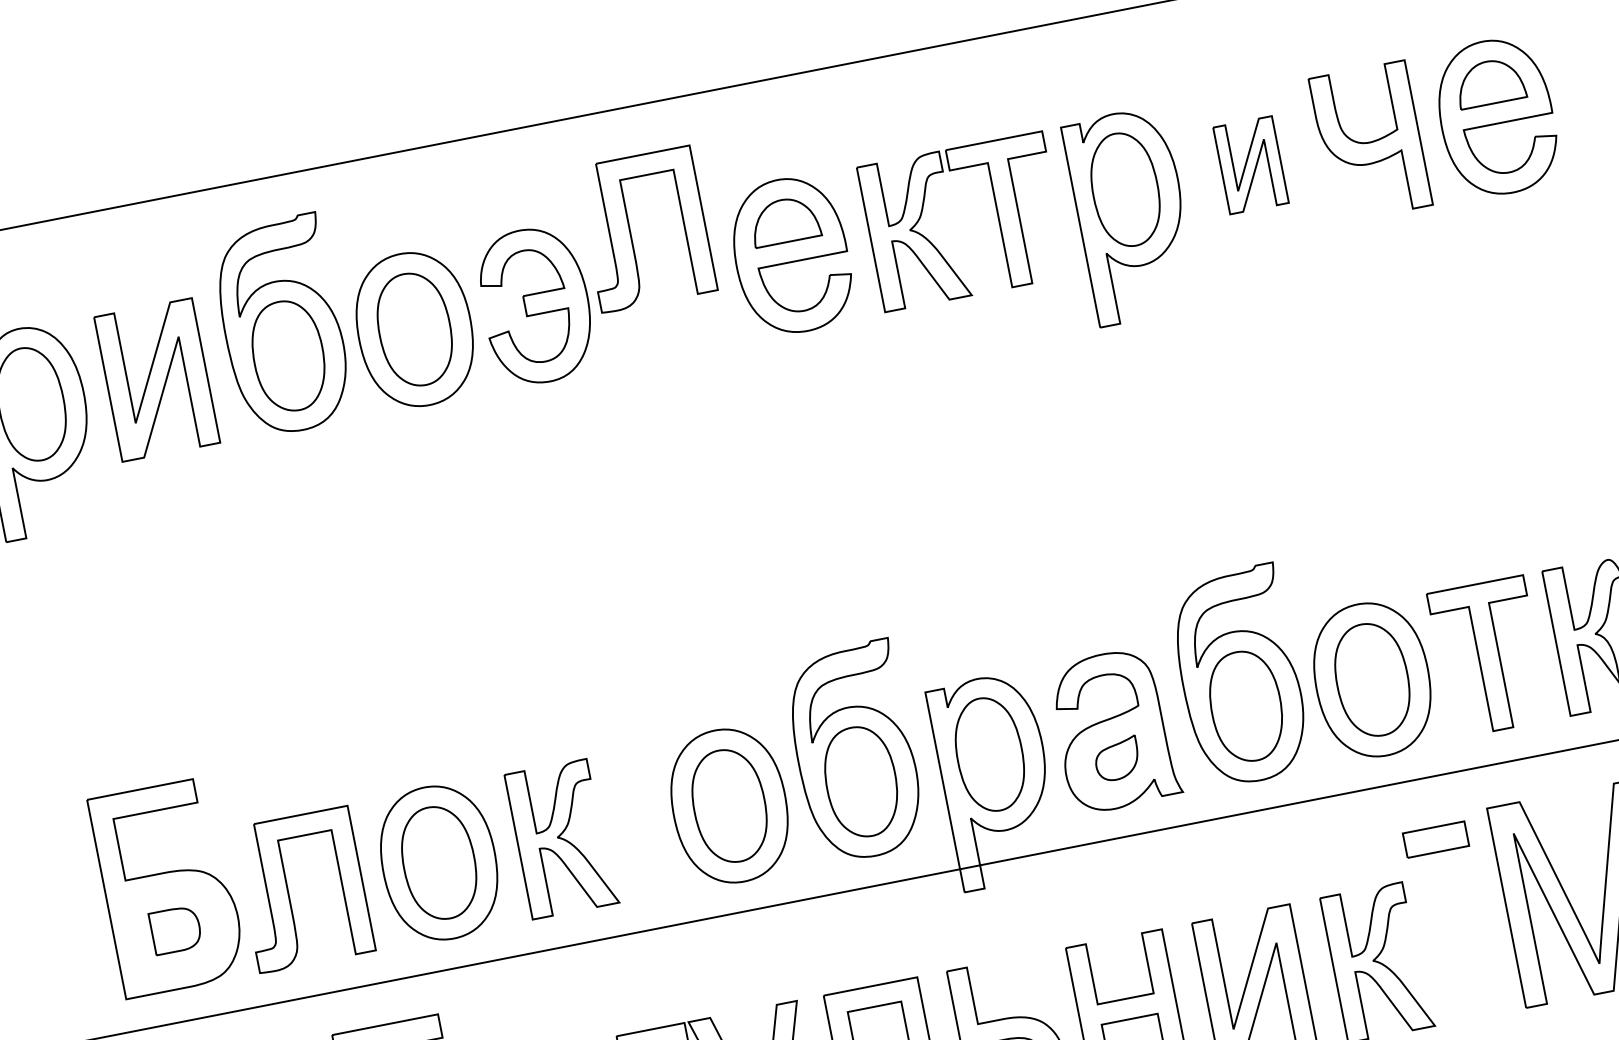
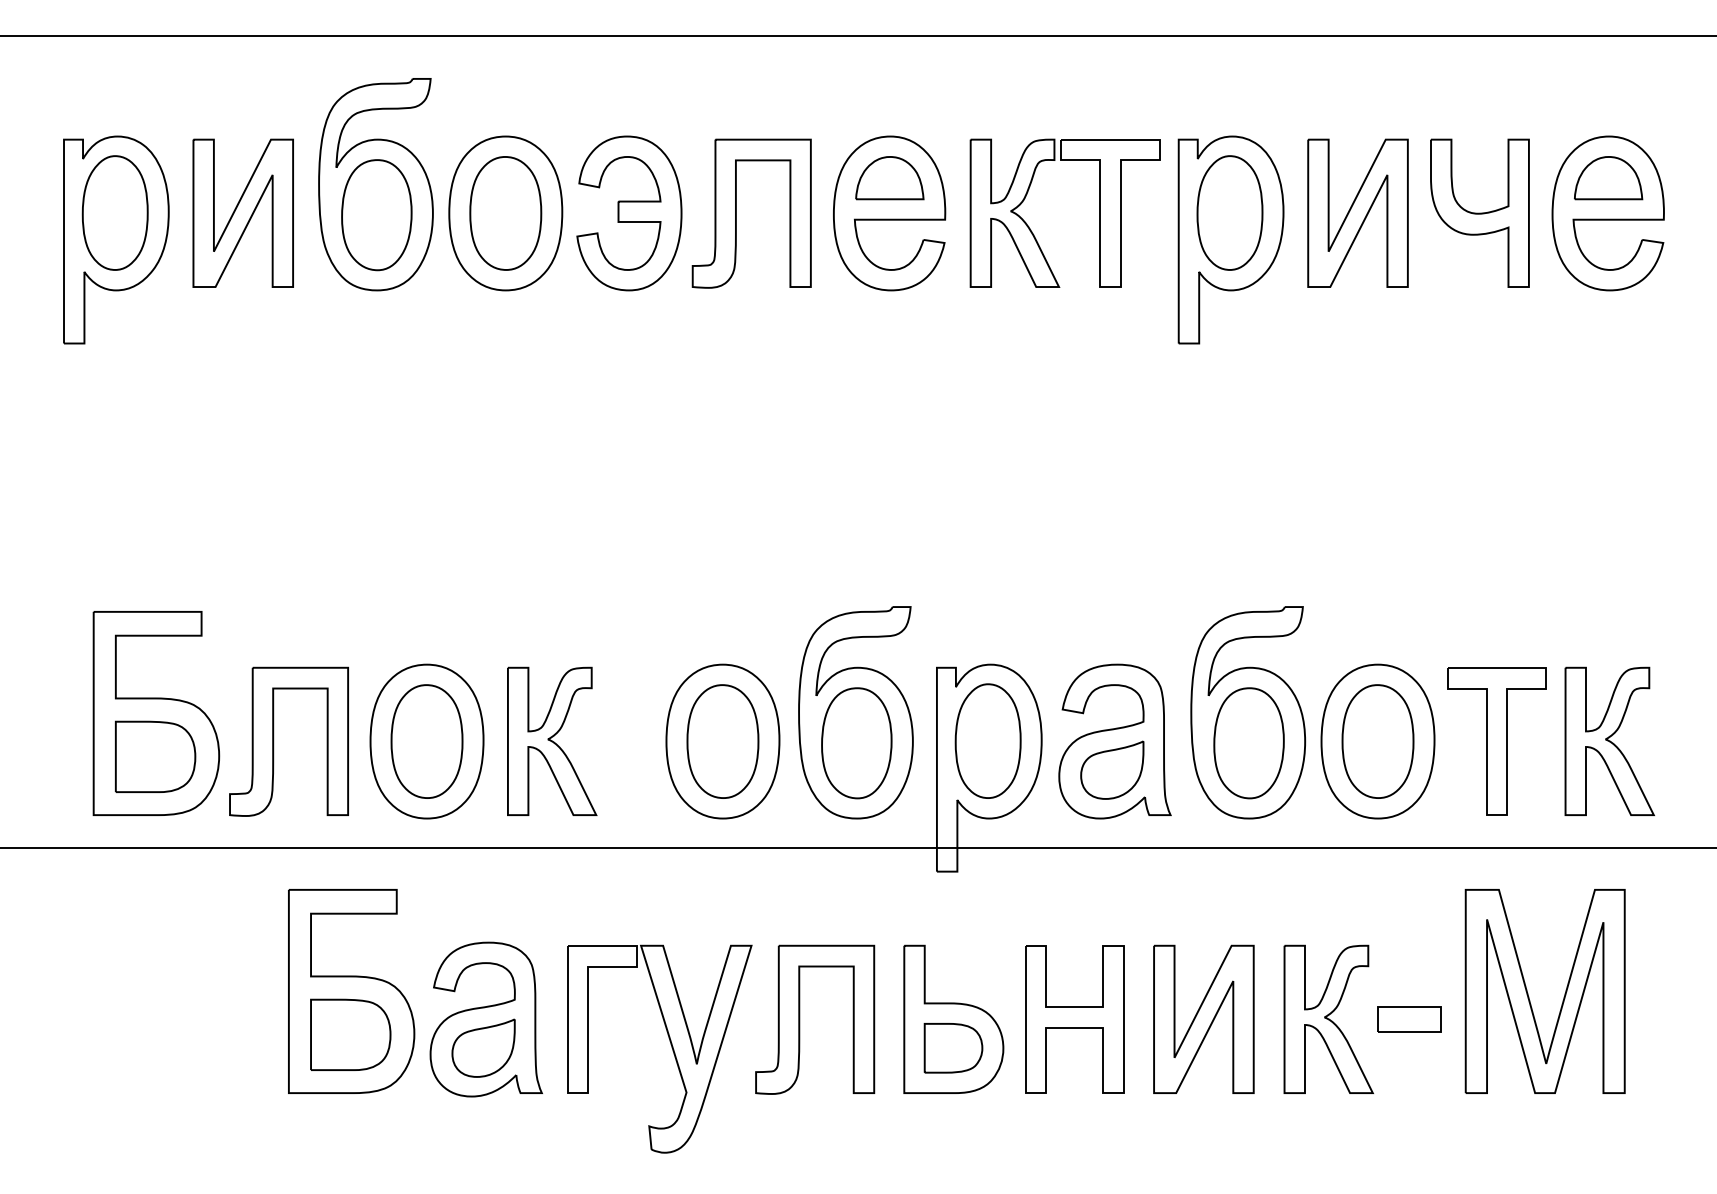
part: (1250, 164) -> (1357, 212), size x1.67
part: (630, 232) -> (736, 213), moved
part: (1117, 758) -> (1112, 769), size x1.43
part: (1435, 839) -> (1409, 1019), moved
part: (175, 929) -> (155, 756), size x1.67

